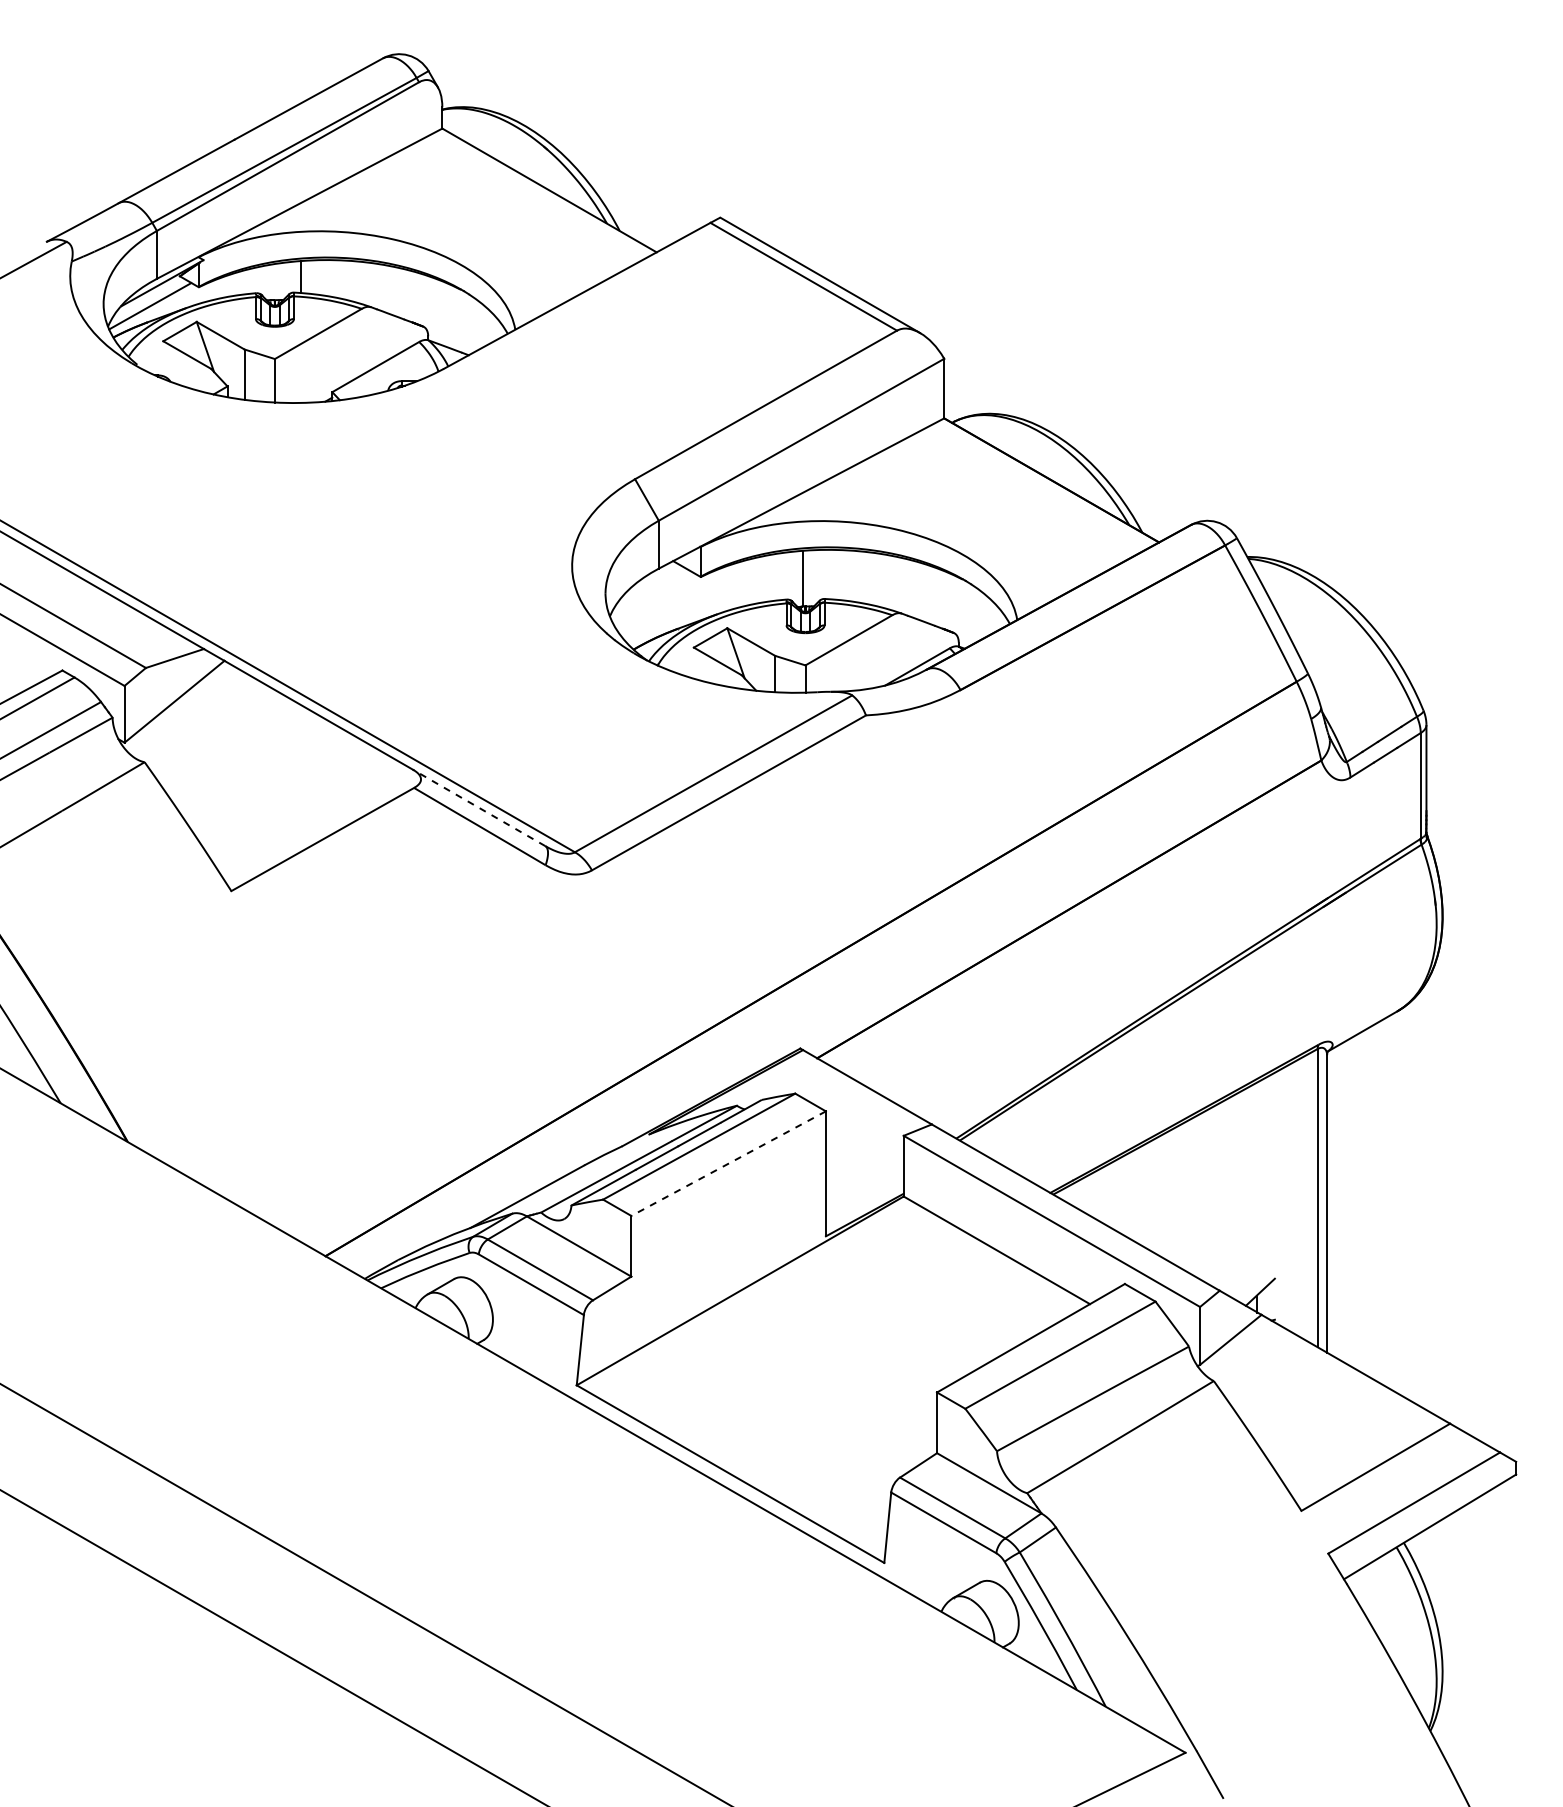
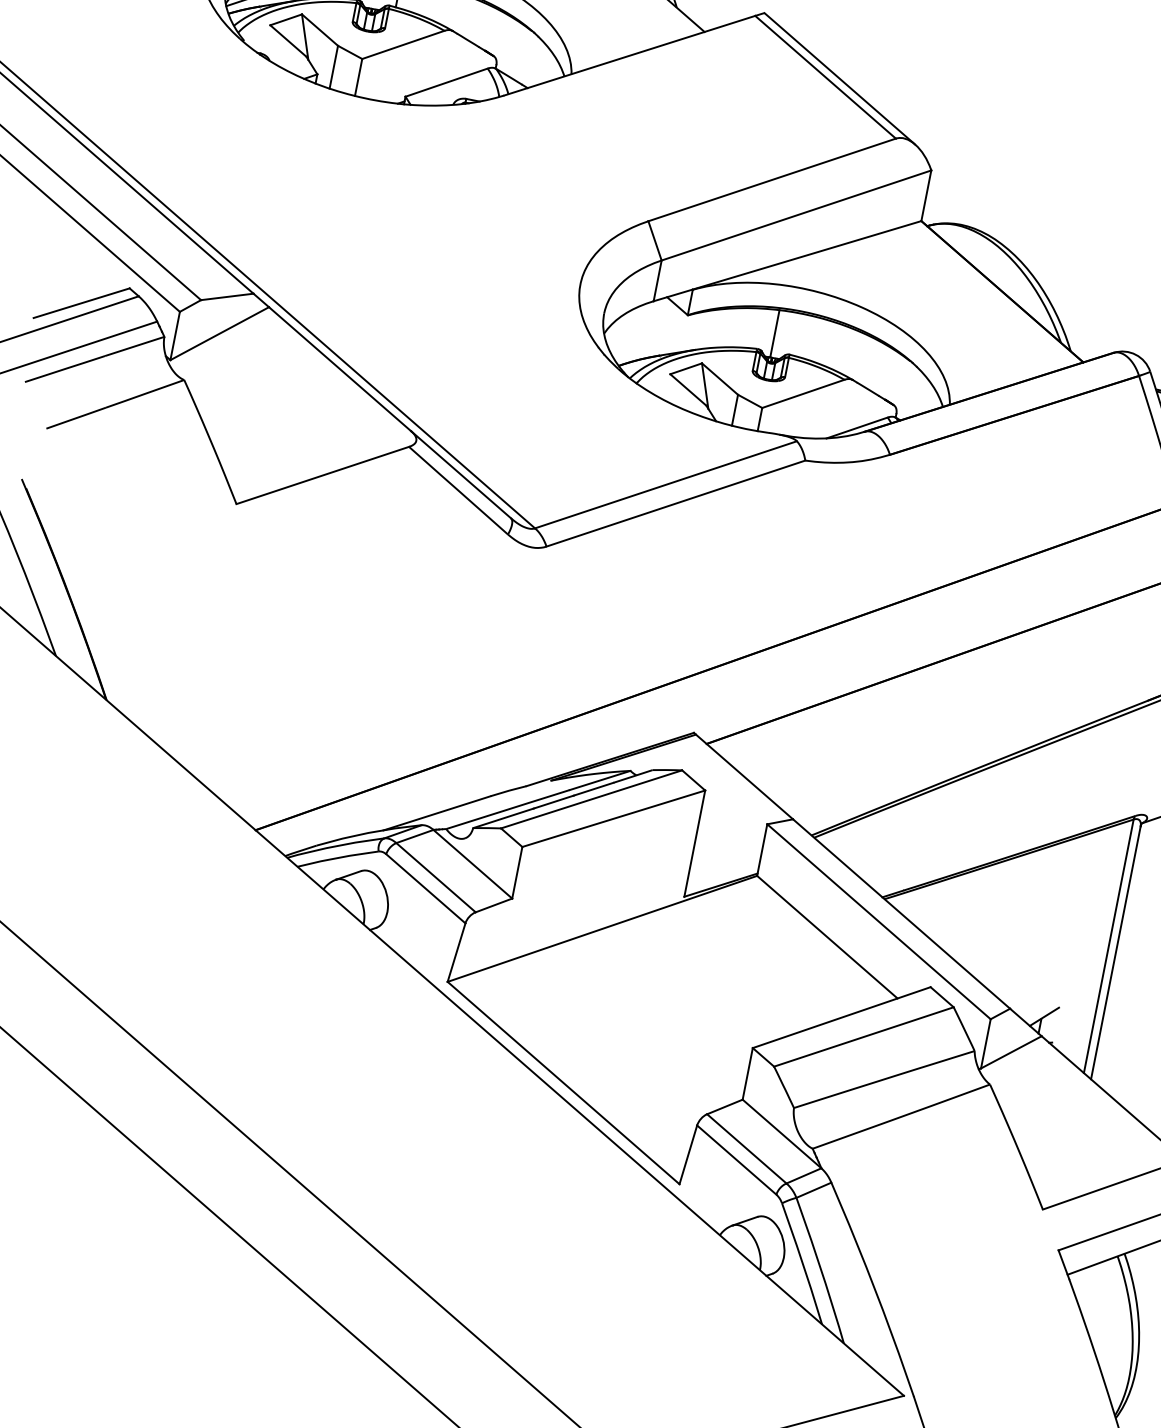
line: (478, 807) -> (460, 474), dashed -> solid
line: (728, 1163) -> (613, 818), dashed -> solid

